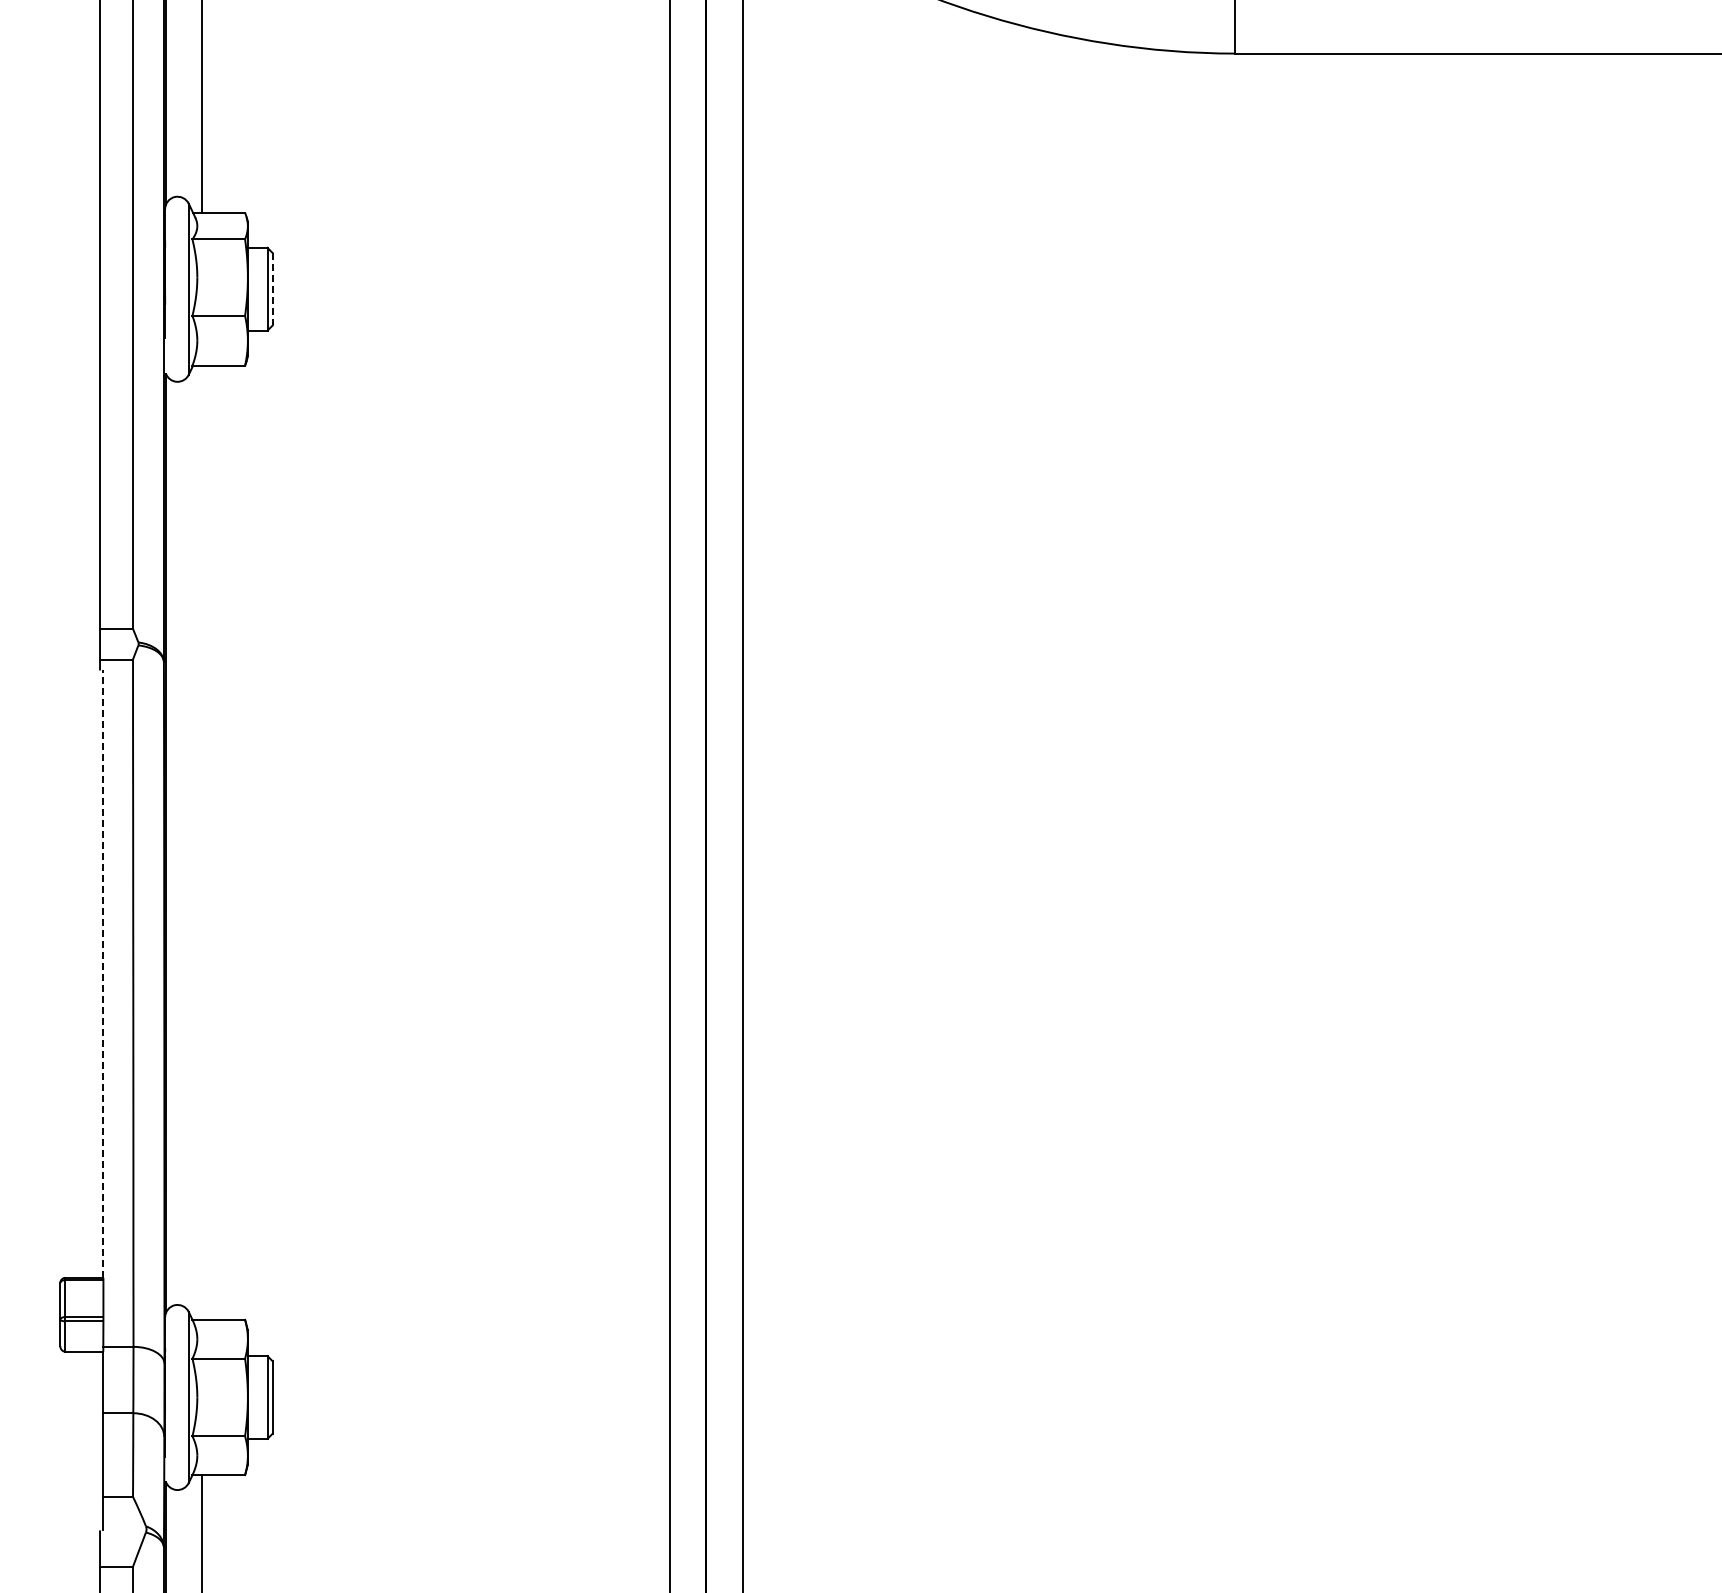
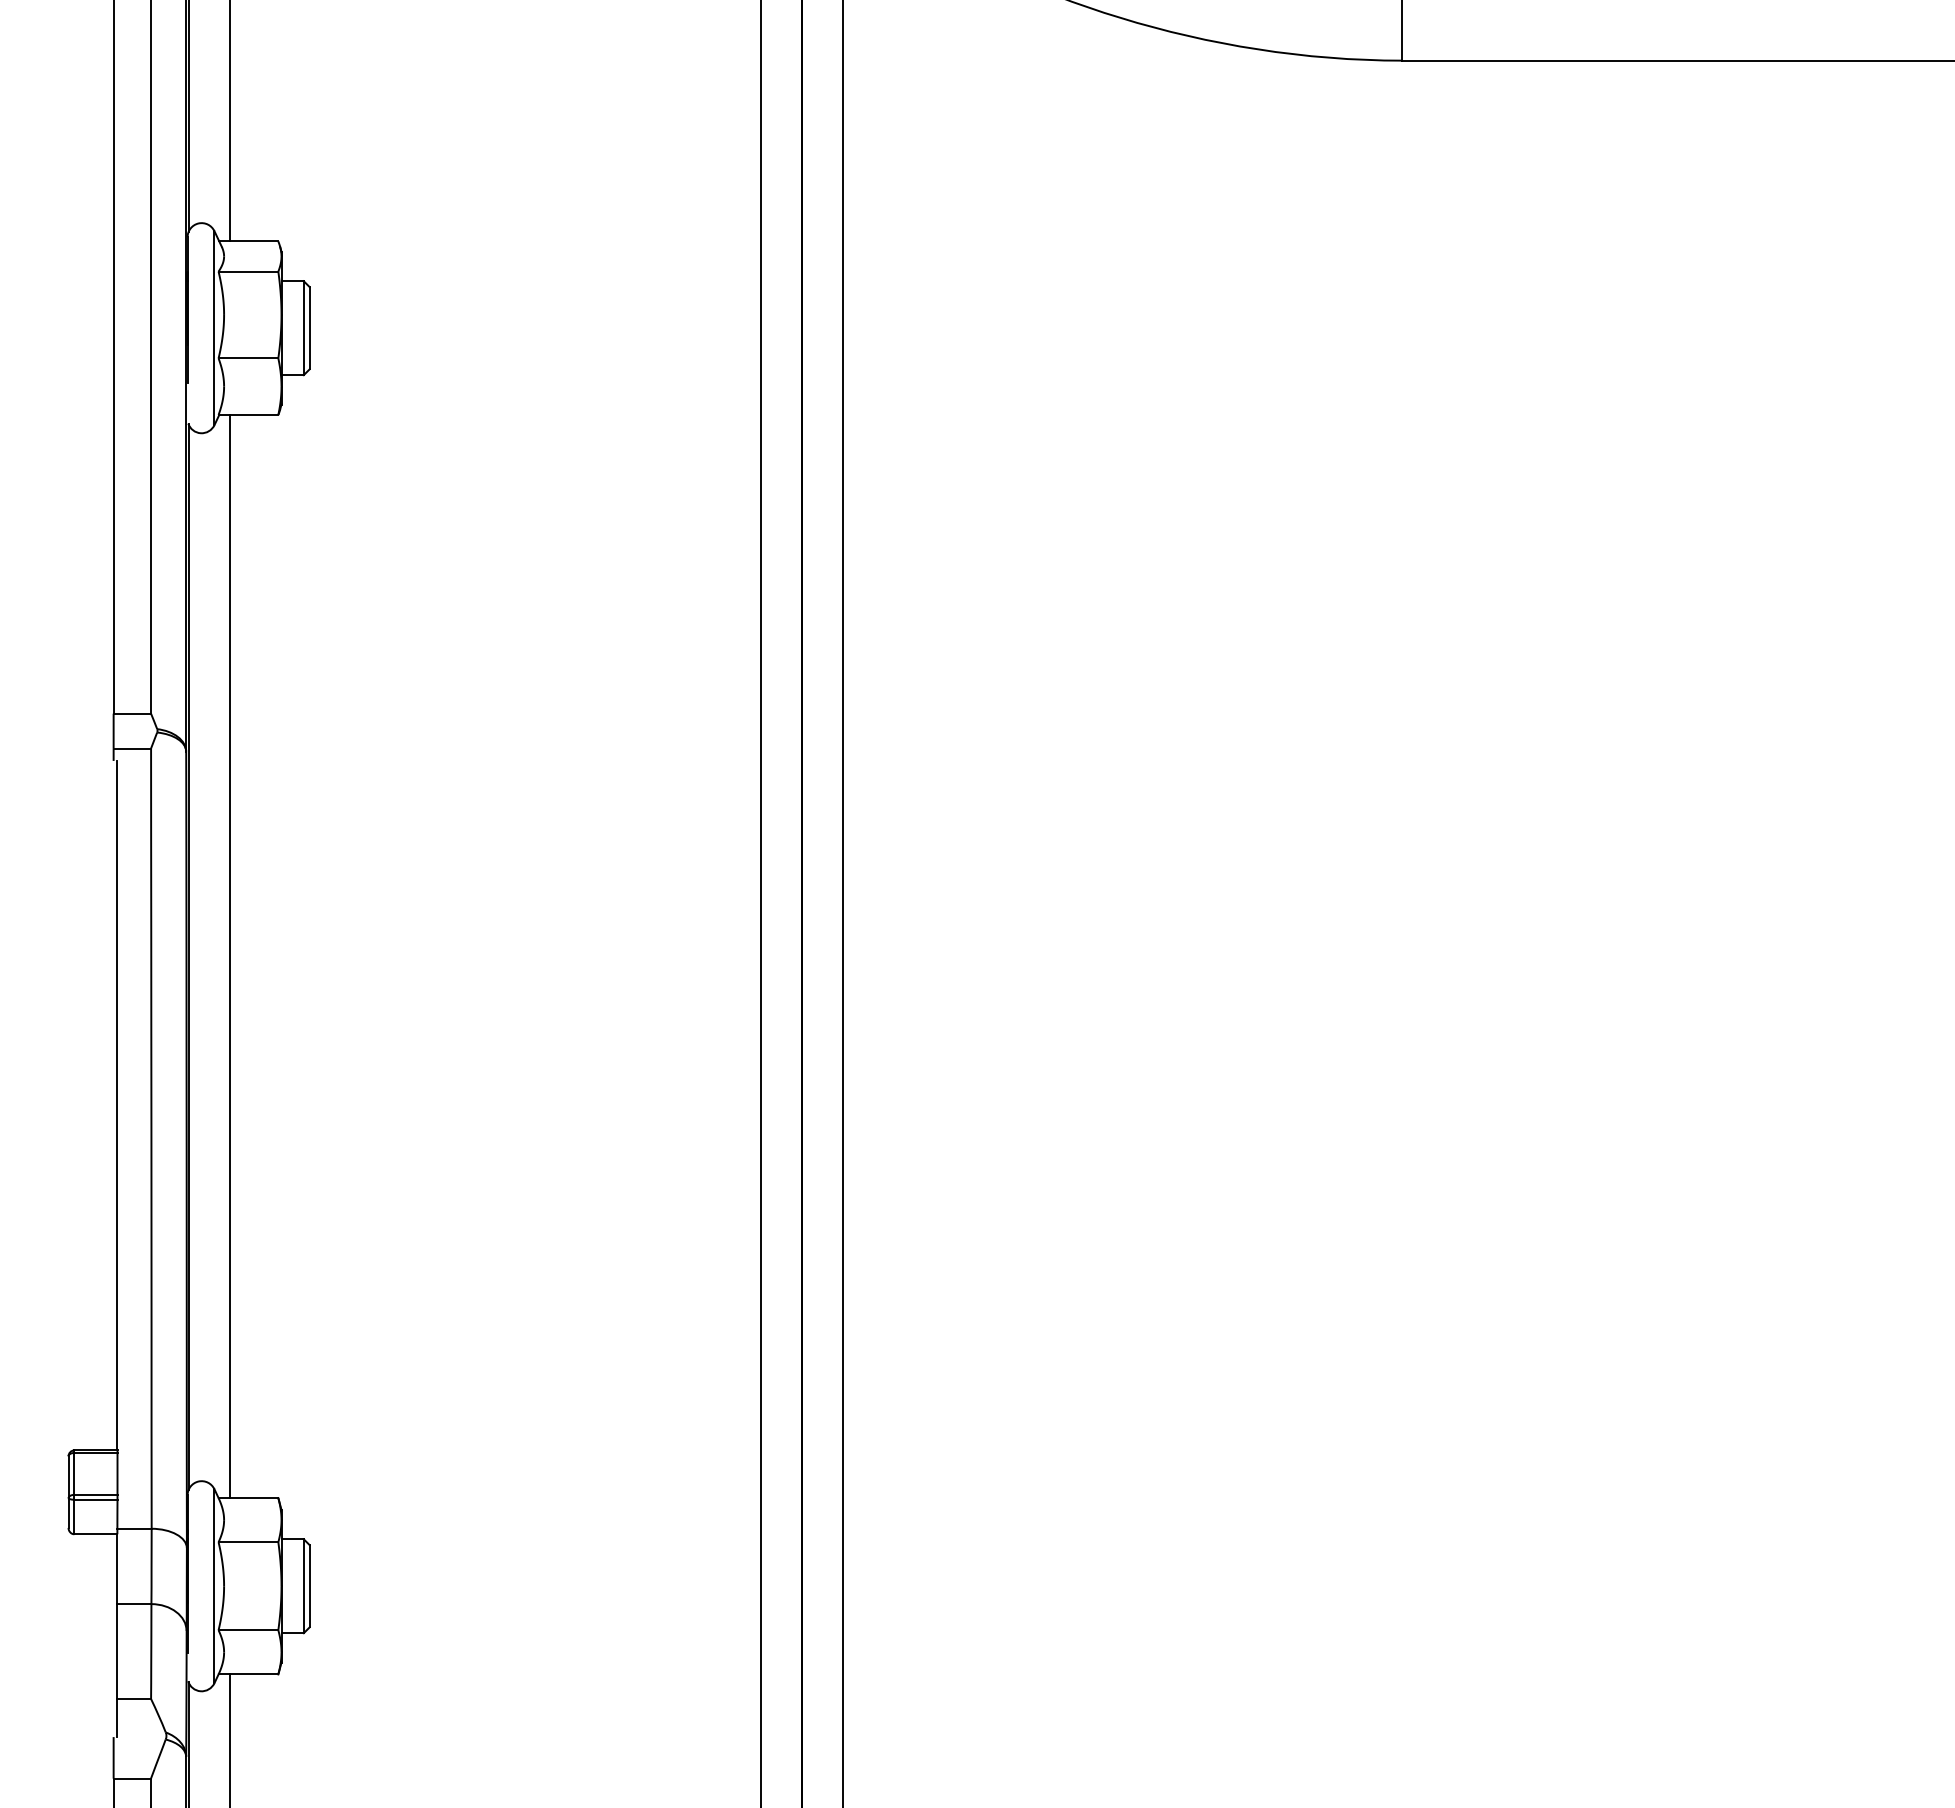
line: (272, 289) -> (309, 328), dashed -> solid
line: (202, 842) -> (229, 956), added
line: (103, 974) -> (117, 1106), dashed -> solid

